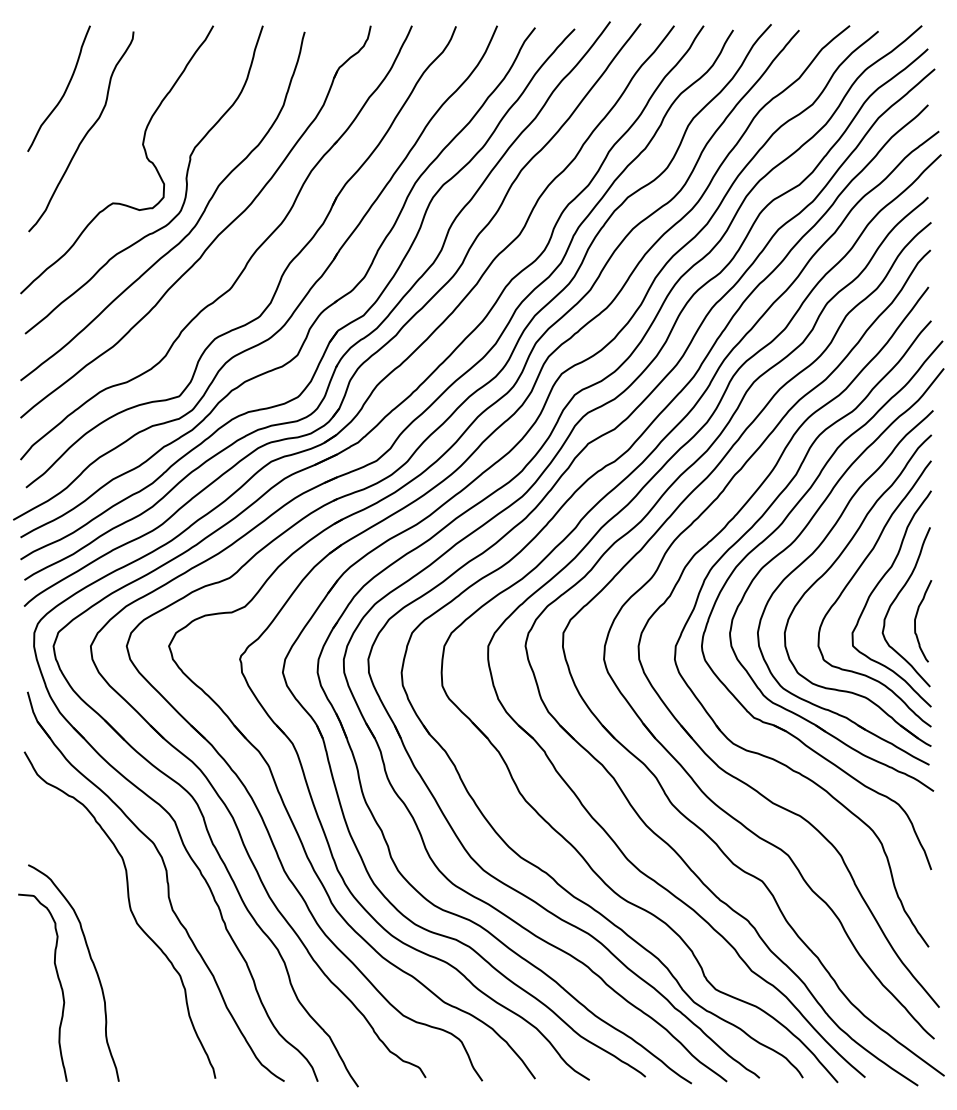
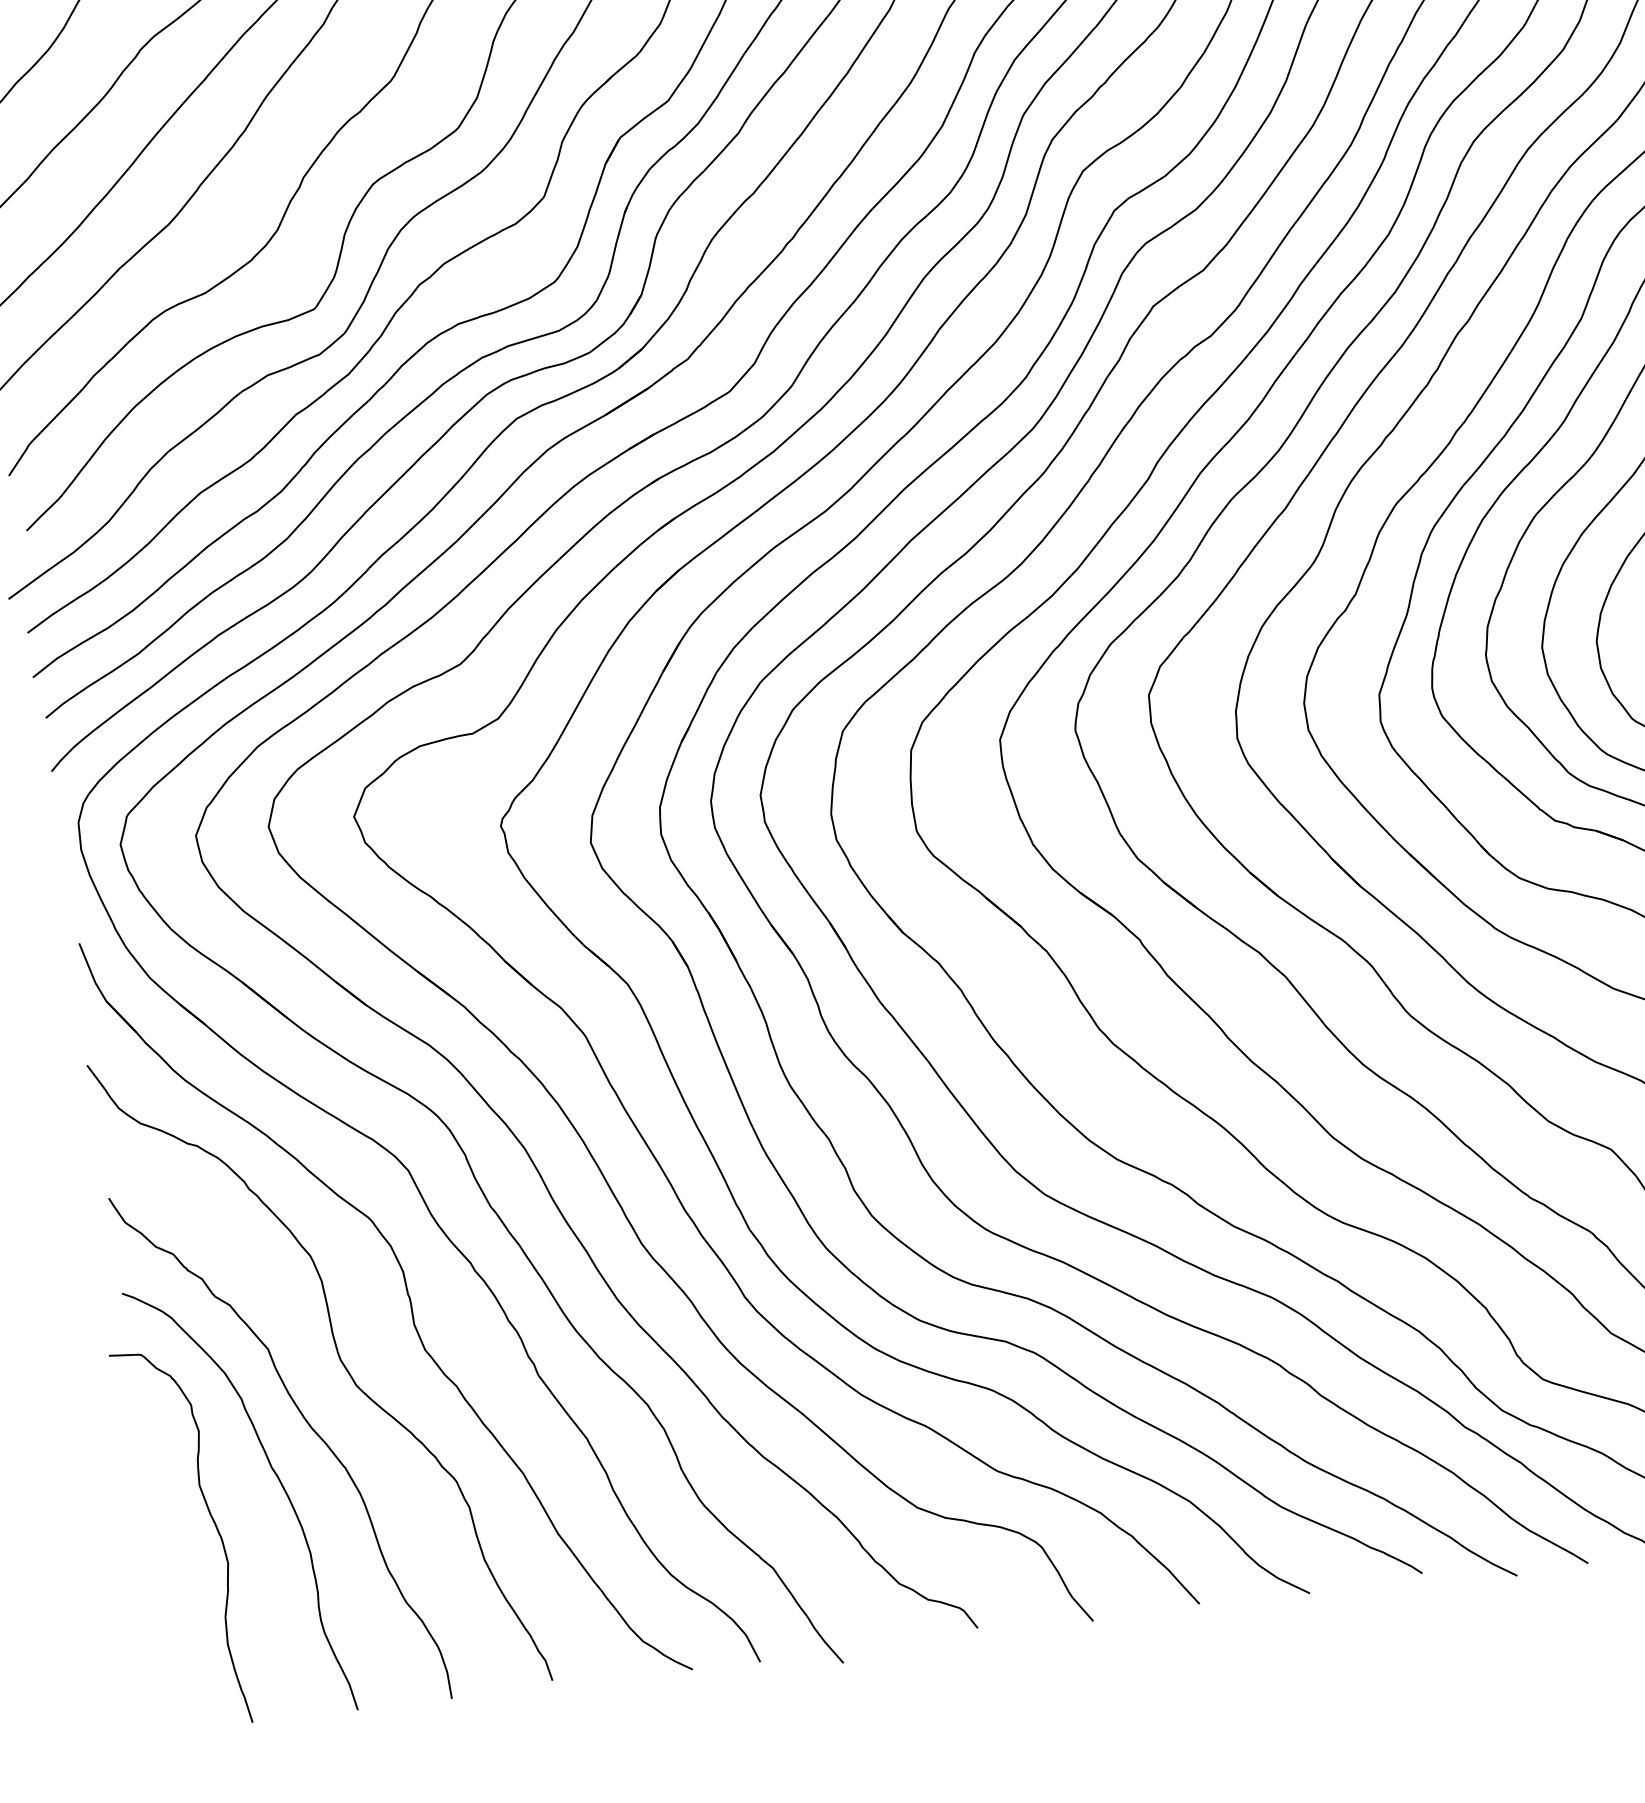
curve: (111, 941) -> (309, 1428), added

